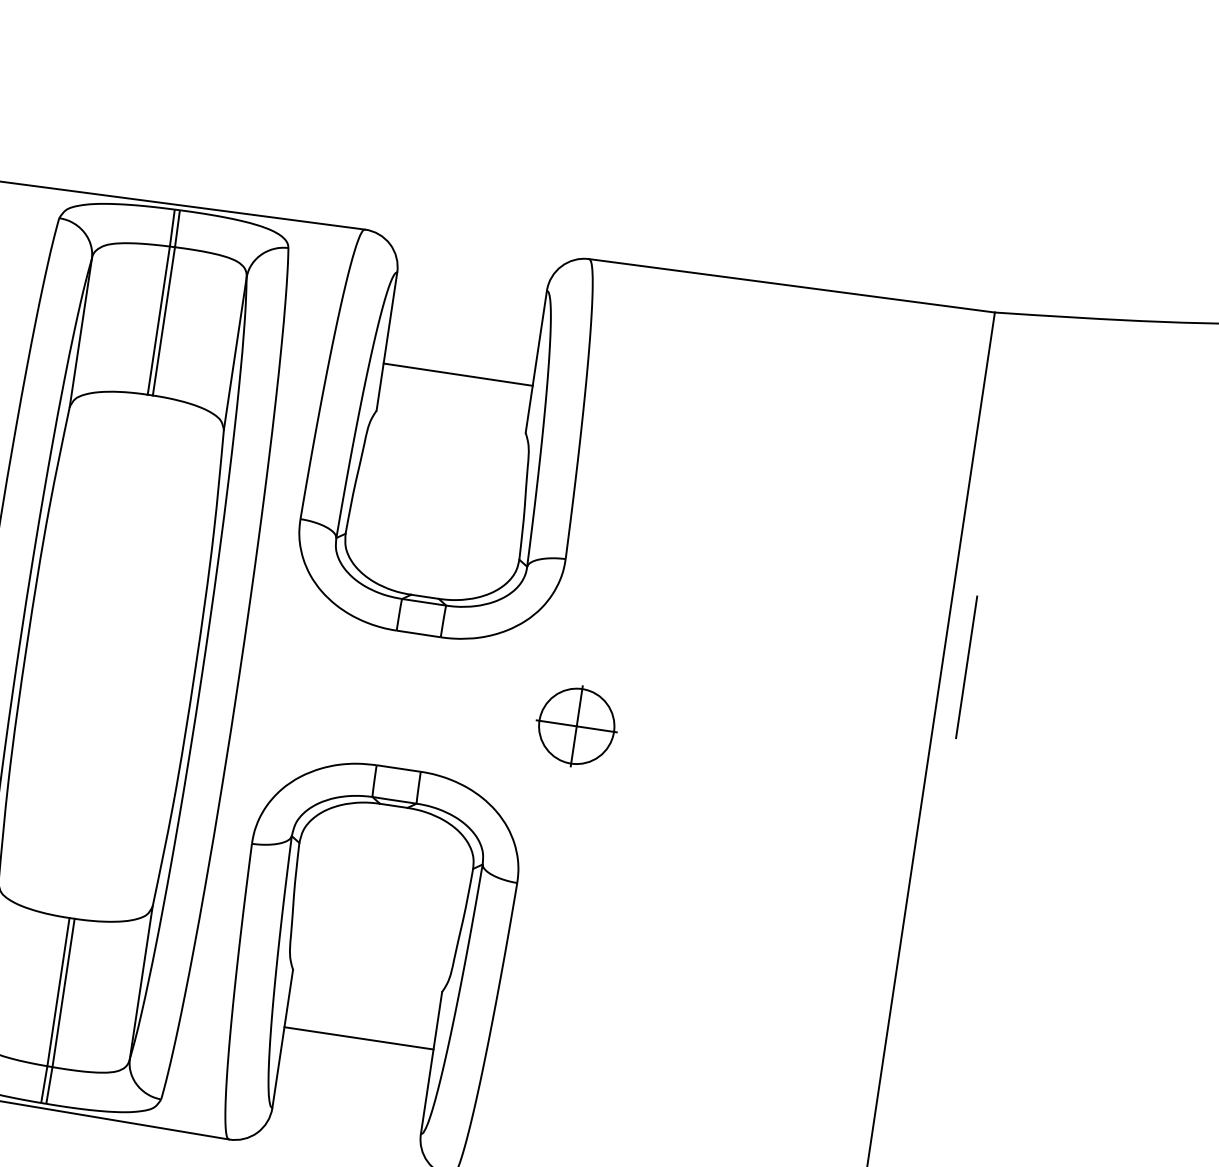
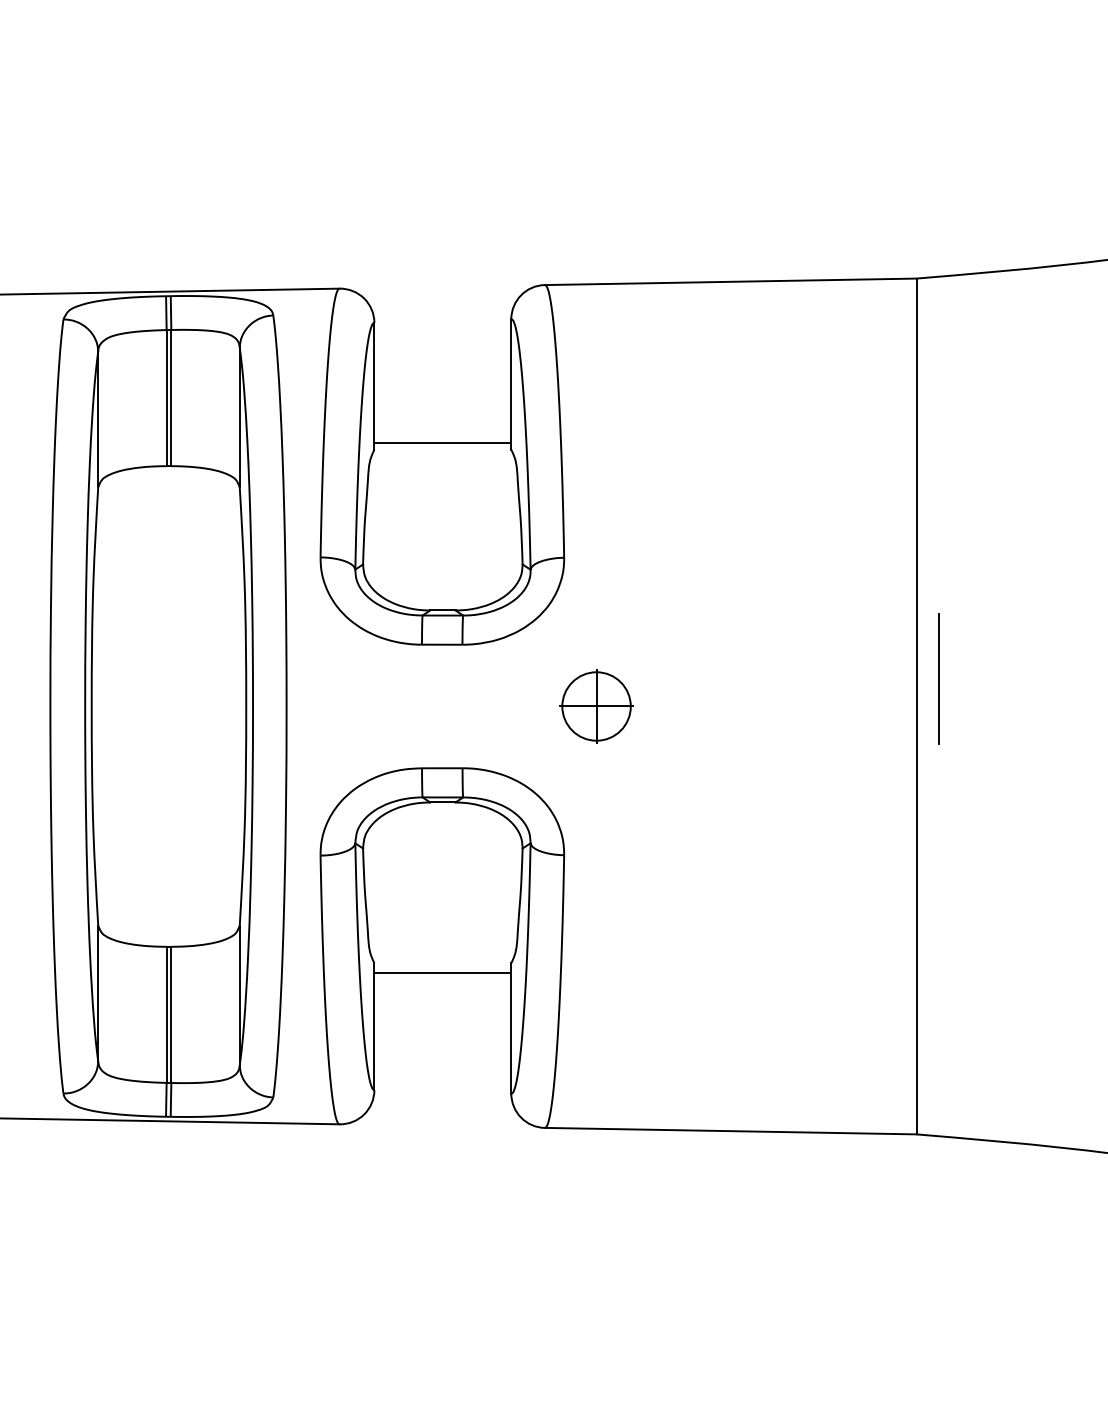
line: (457, 374) -> (442, 443), moved
line: (966, 666) -> (938, 678), moved
line: (358, 1038) -> (442, 973), moved

